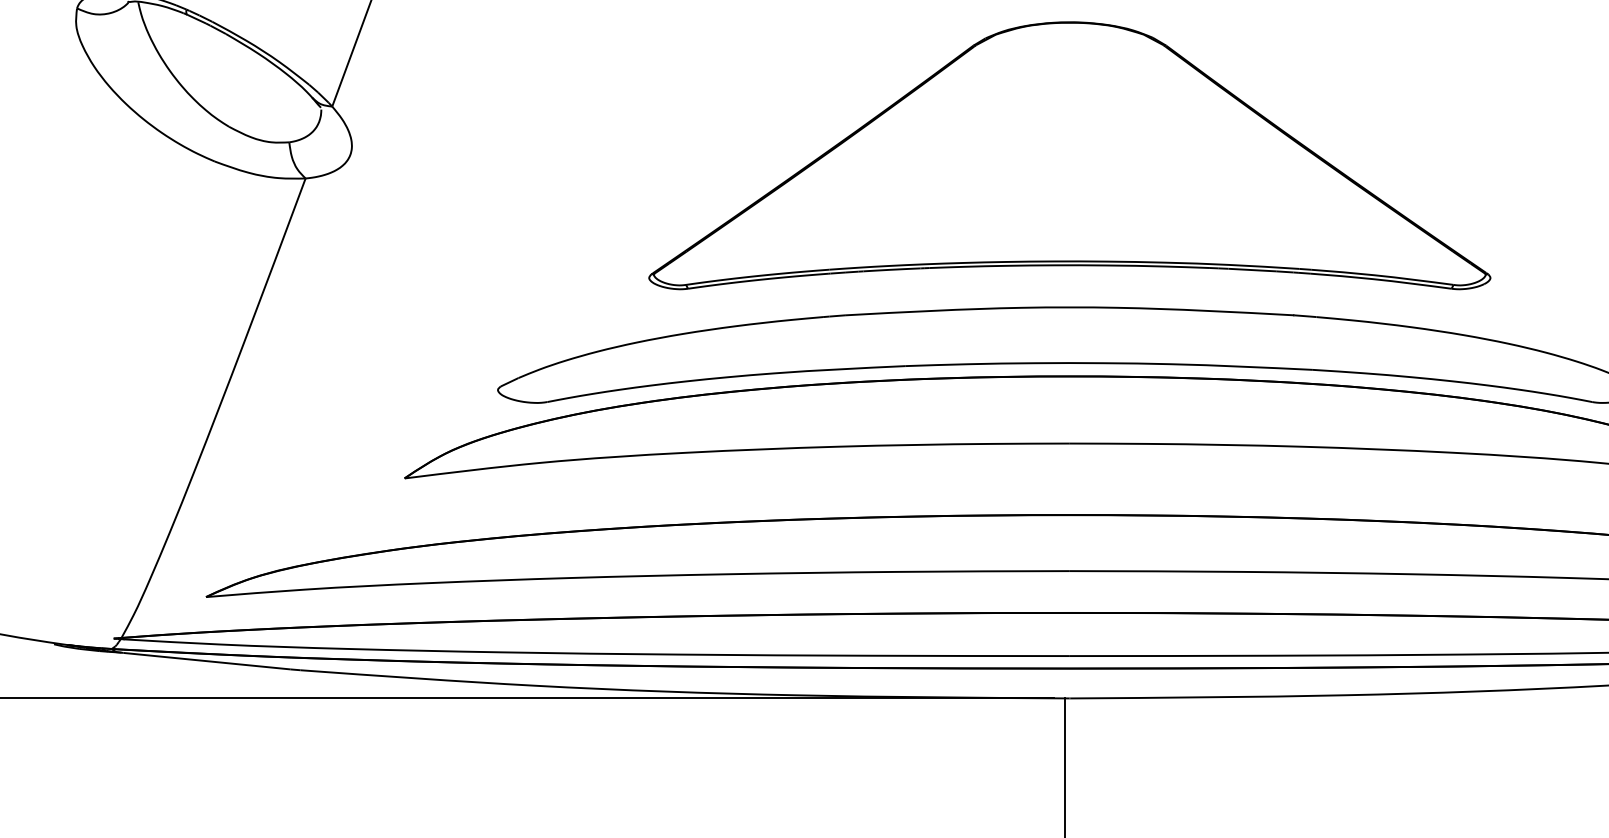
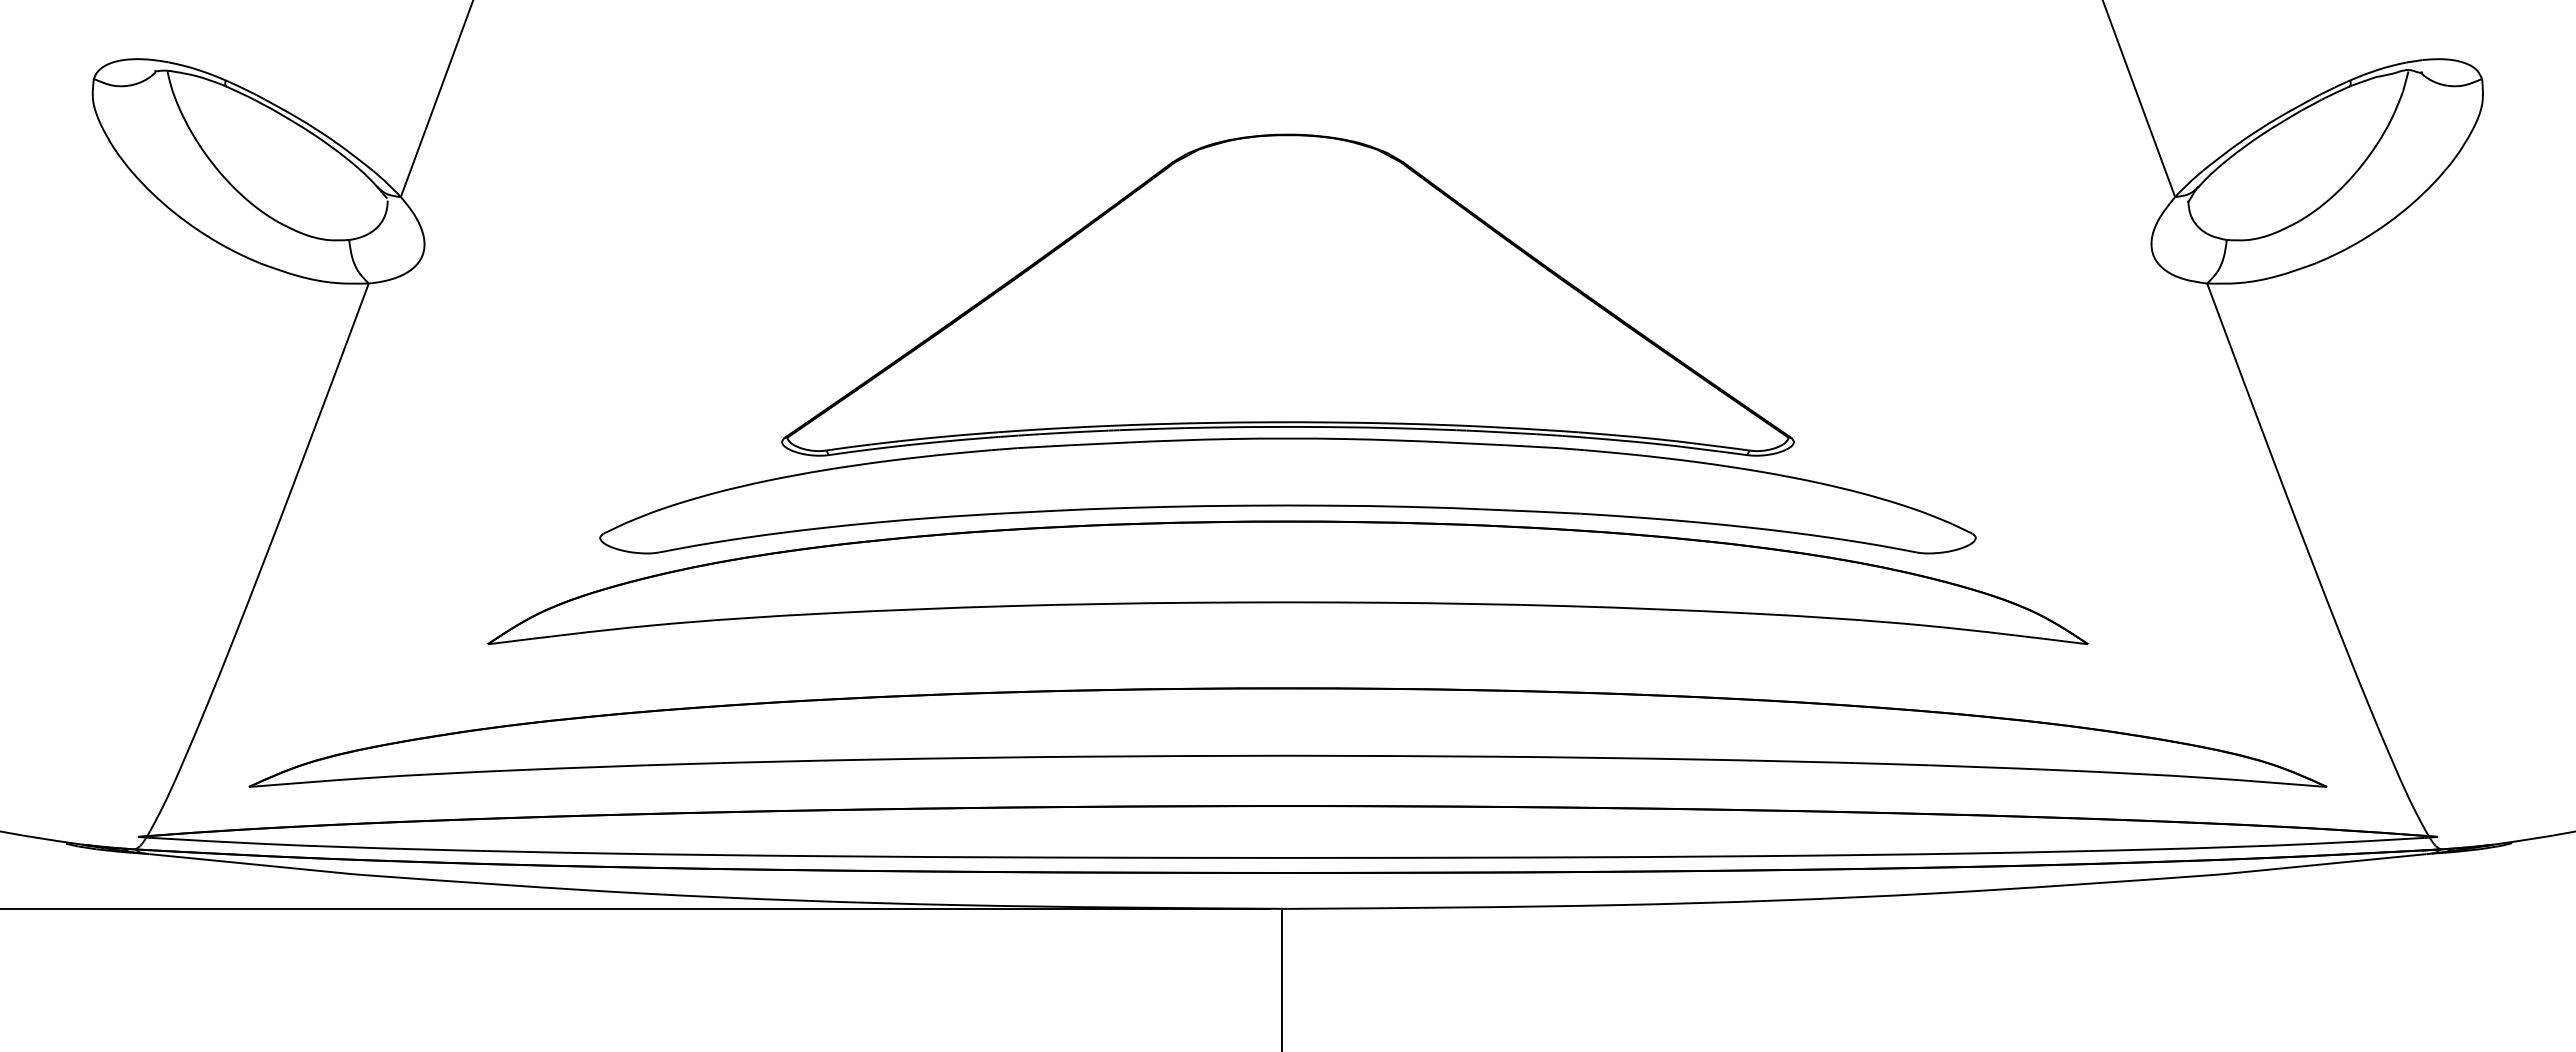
part: (1069, 155) -> (1287, 294), moved

